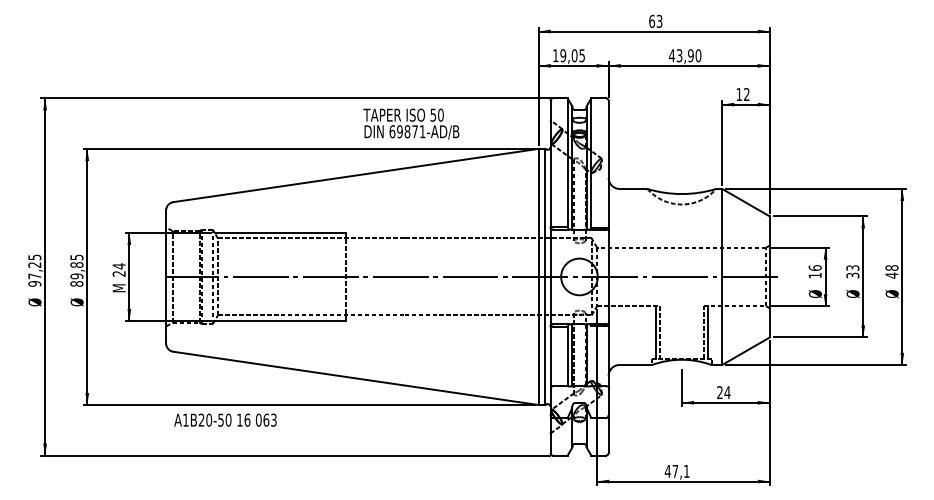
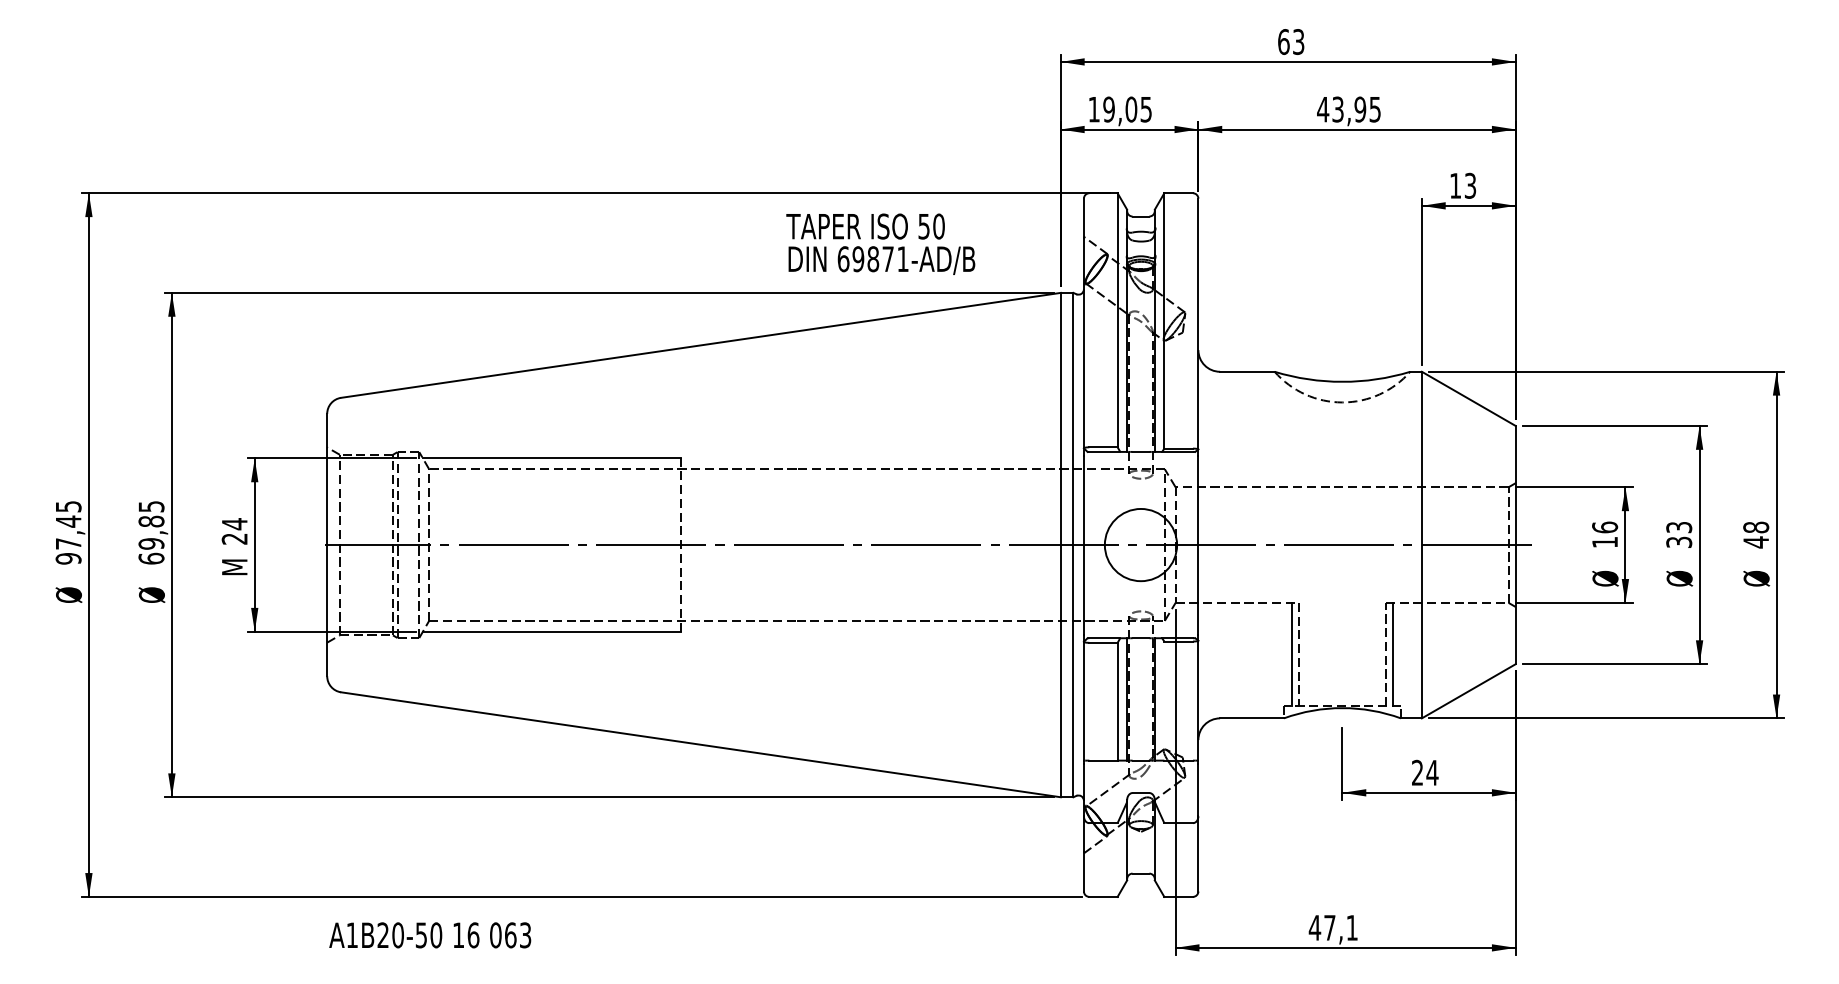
text: (698, 55) -> (1375, 109), 43,90 -> 43,95
text: (746, 94) -> (1469, 185), 12 -> 13
text: (411, 123) -> (881, 242), moved
text: (34, 265) -> (67, 522), 97,25 -> 97,45
text: (76, 283) -> (150, 557), 89,85 -> 69,85
text: (225, 419) -> (430, 933), moved

